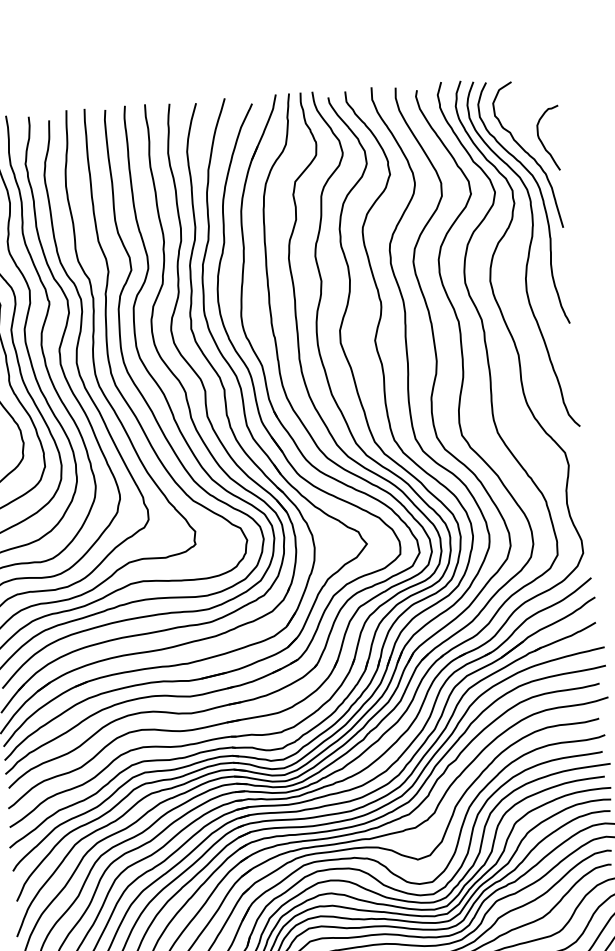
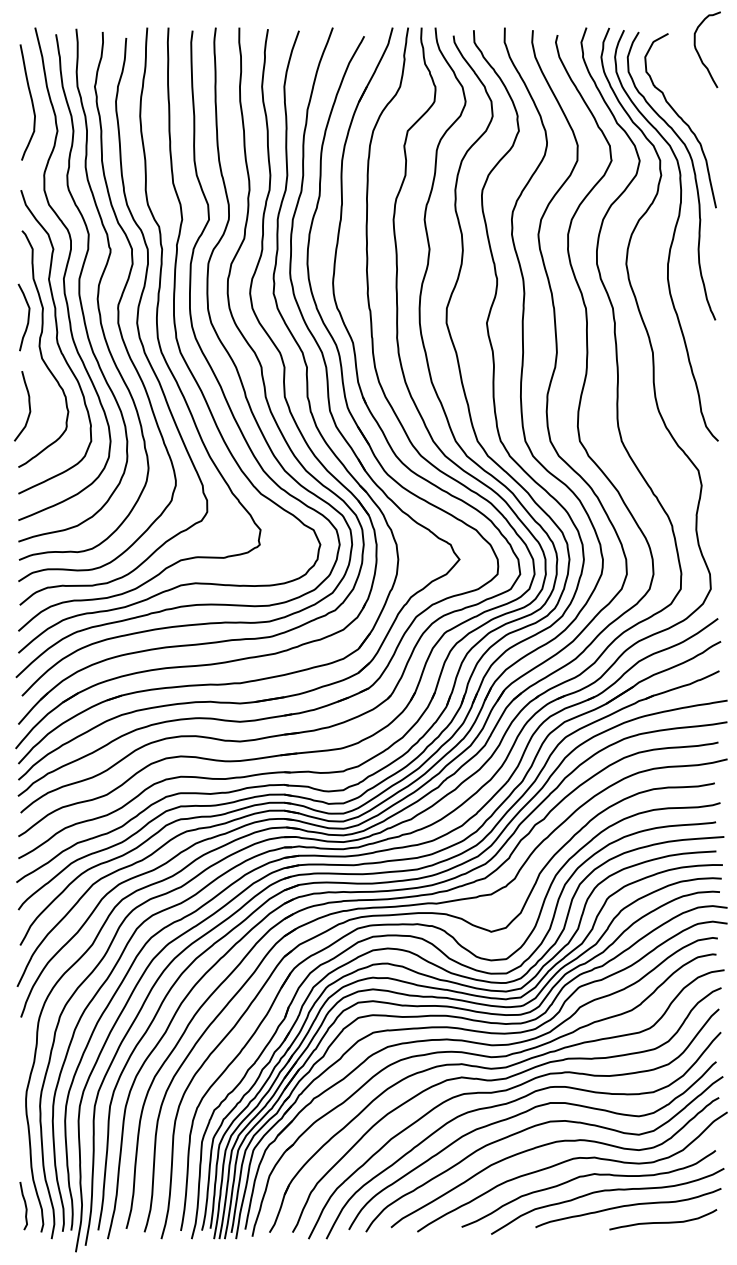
curve: (542, 142) -> (699, 53), moved

